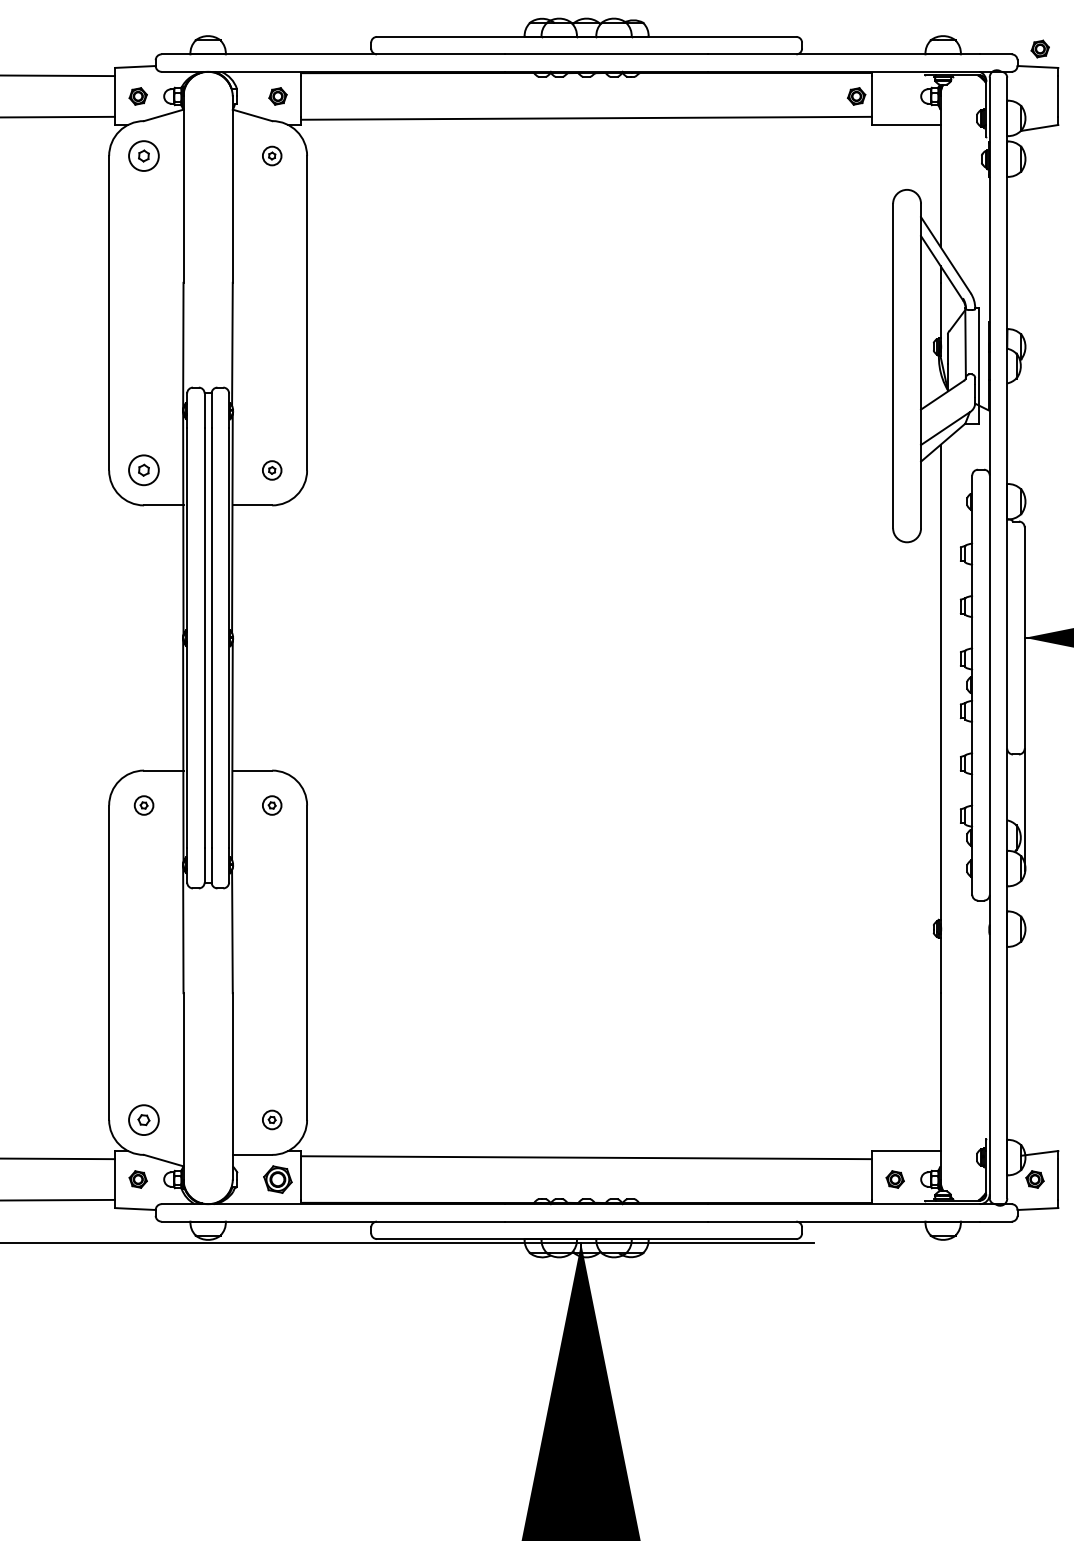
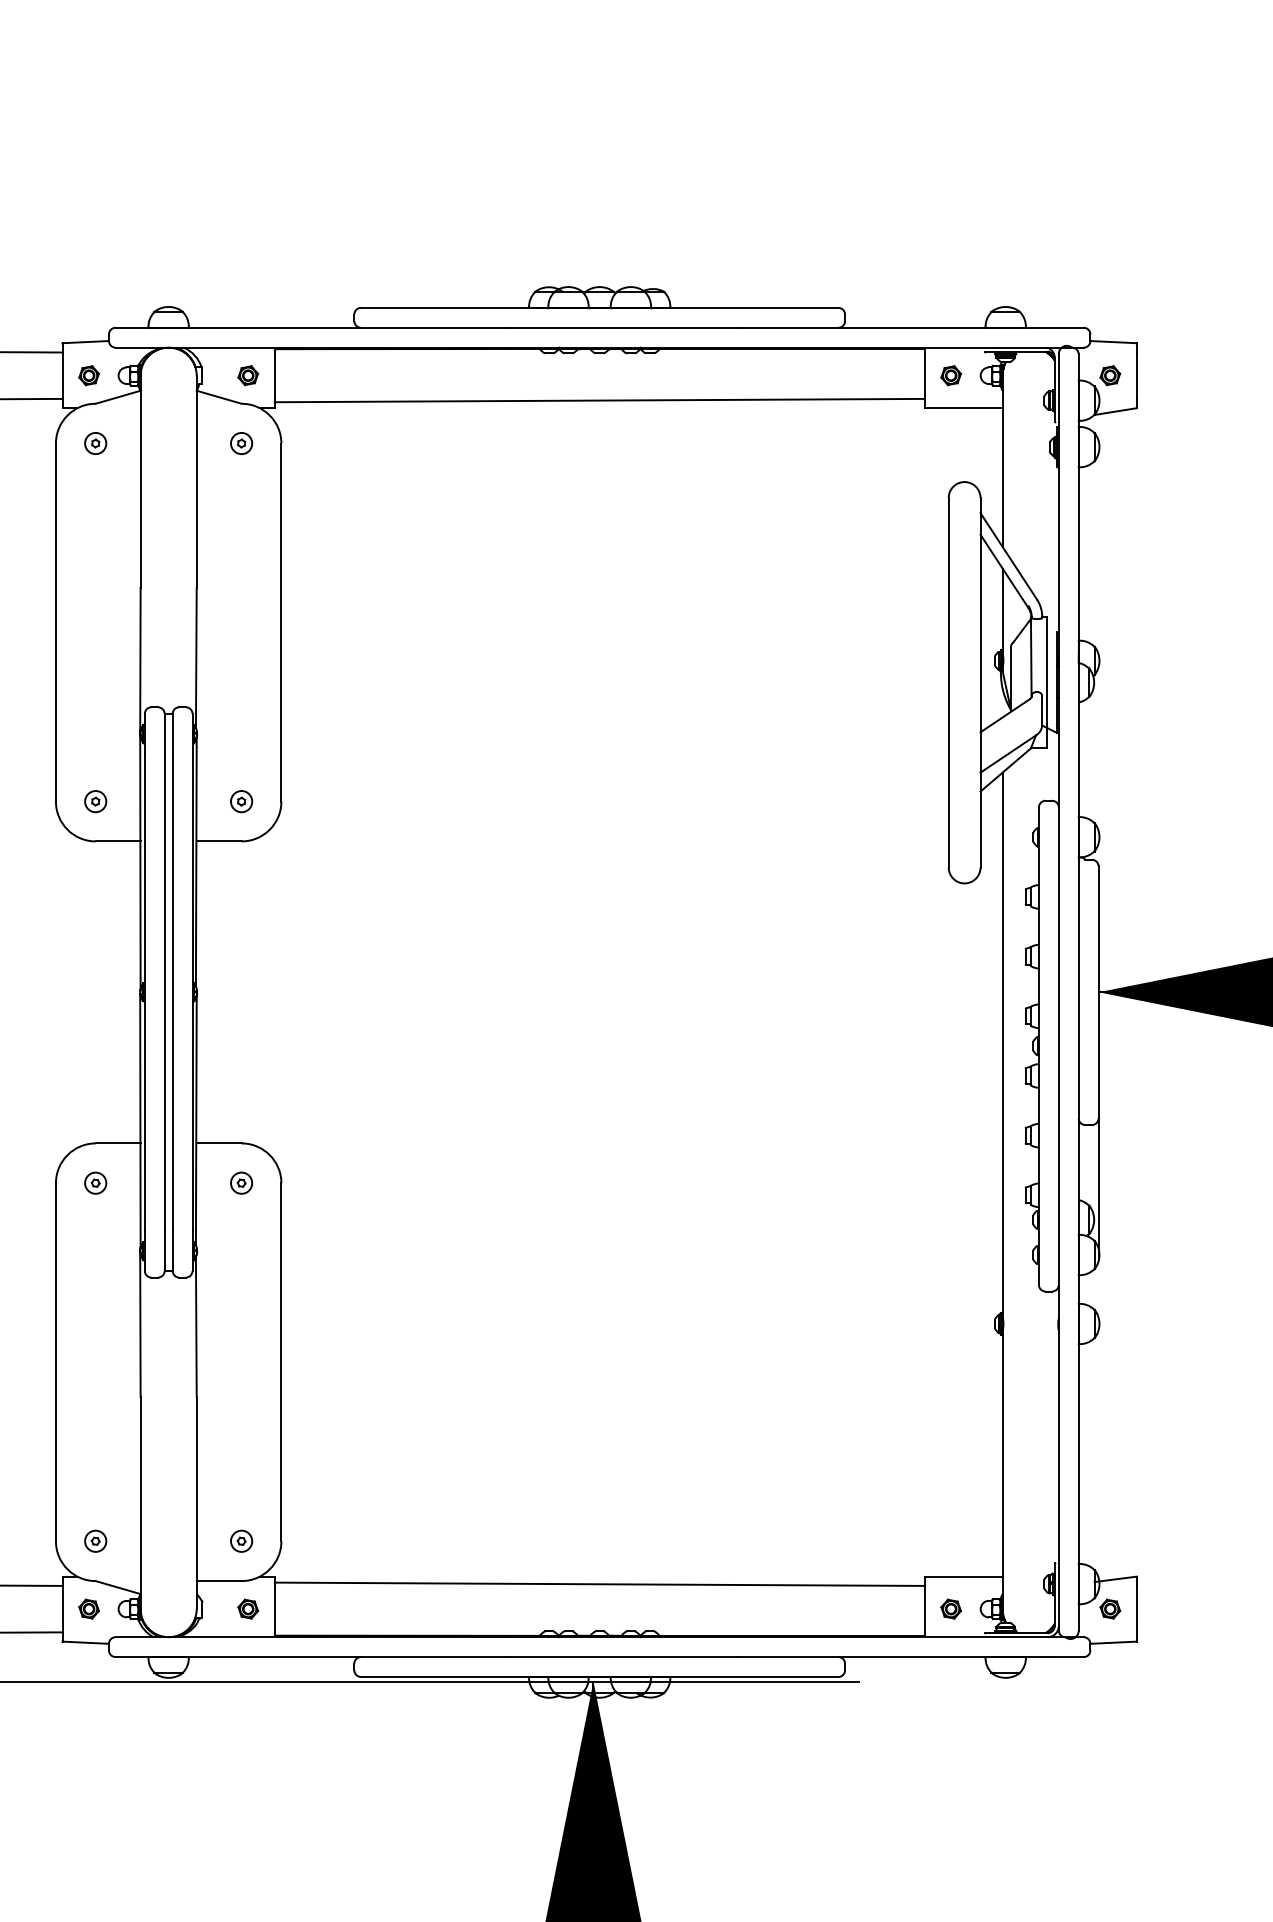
part: (1040, 48) -> (1110, 375), moved
part: (856, 96) -> (951, 375), moved
part: (143, 155) -> (95, 443), size x0.62
part: (143, 470) -> (95, 801), size x0.62
part: (143, 1119) -> (95, 1540), size x0.62
part: (278, 1178) -> (248, 1608), size x0.62

